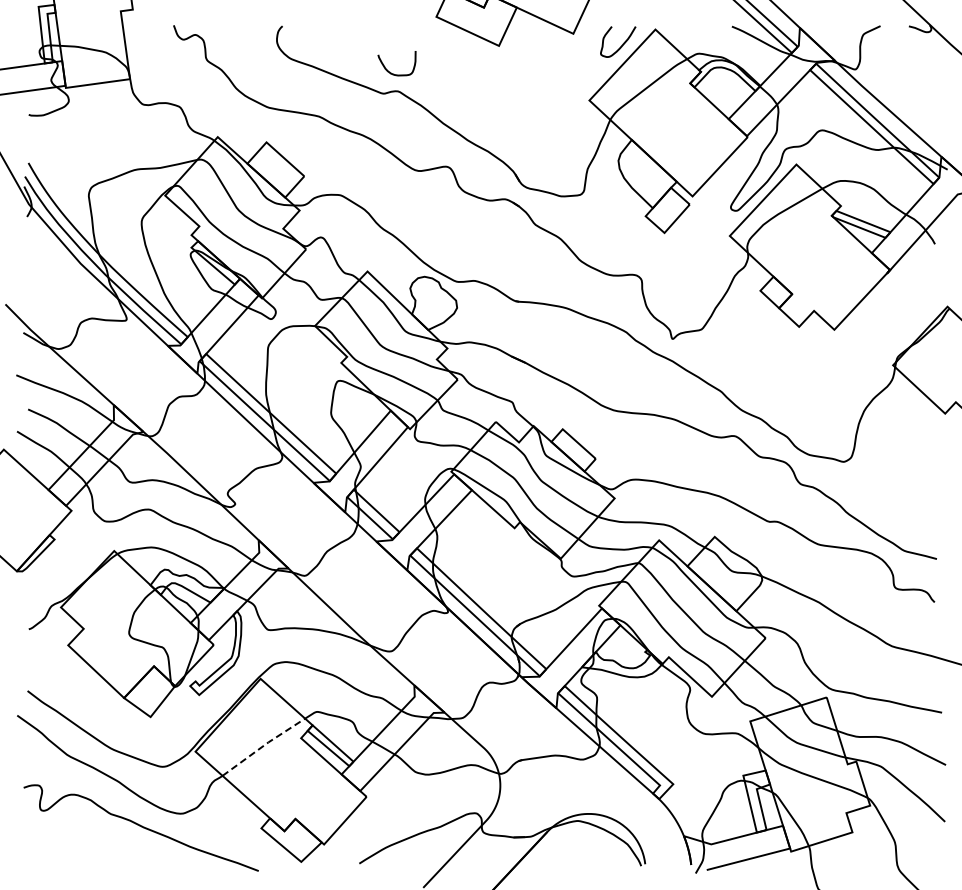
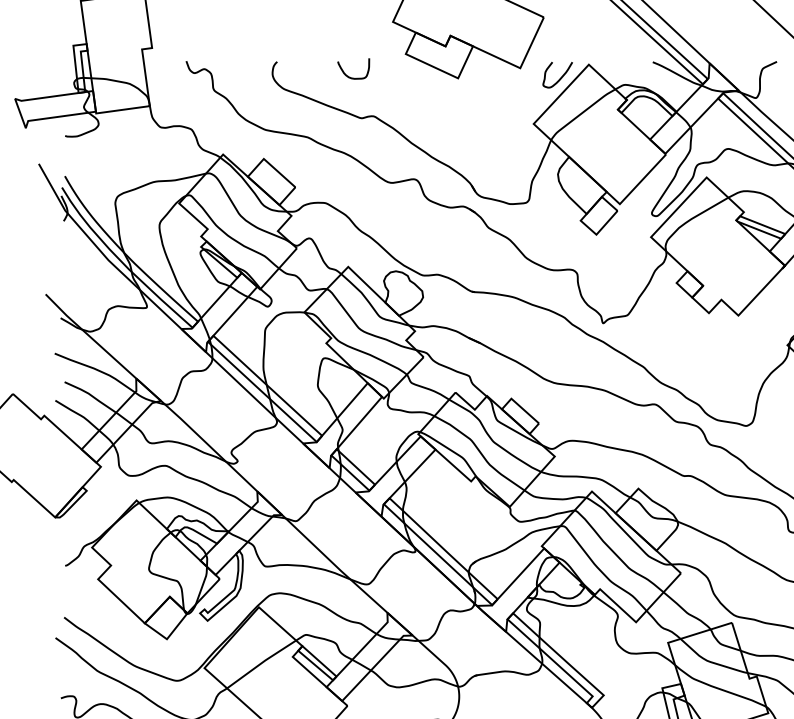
curve: (391, 72) -> (349, 76), moved
line: (263, 745) -> (261, 662), dashed -> solid

